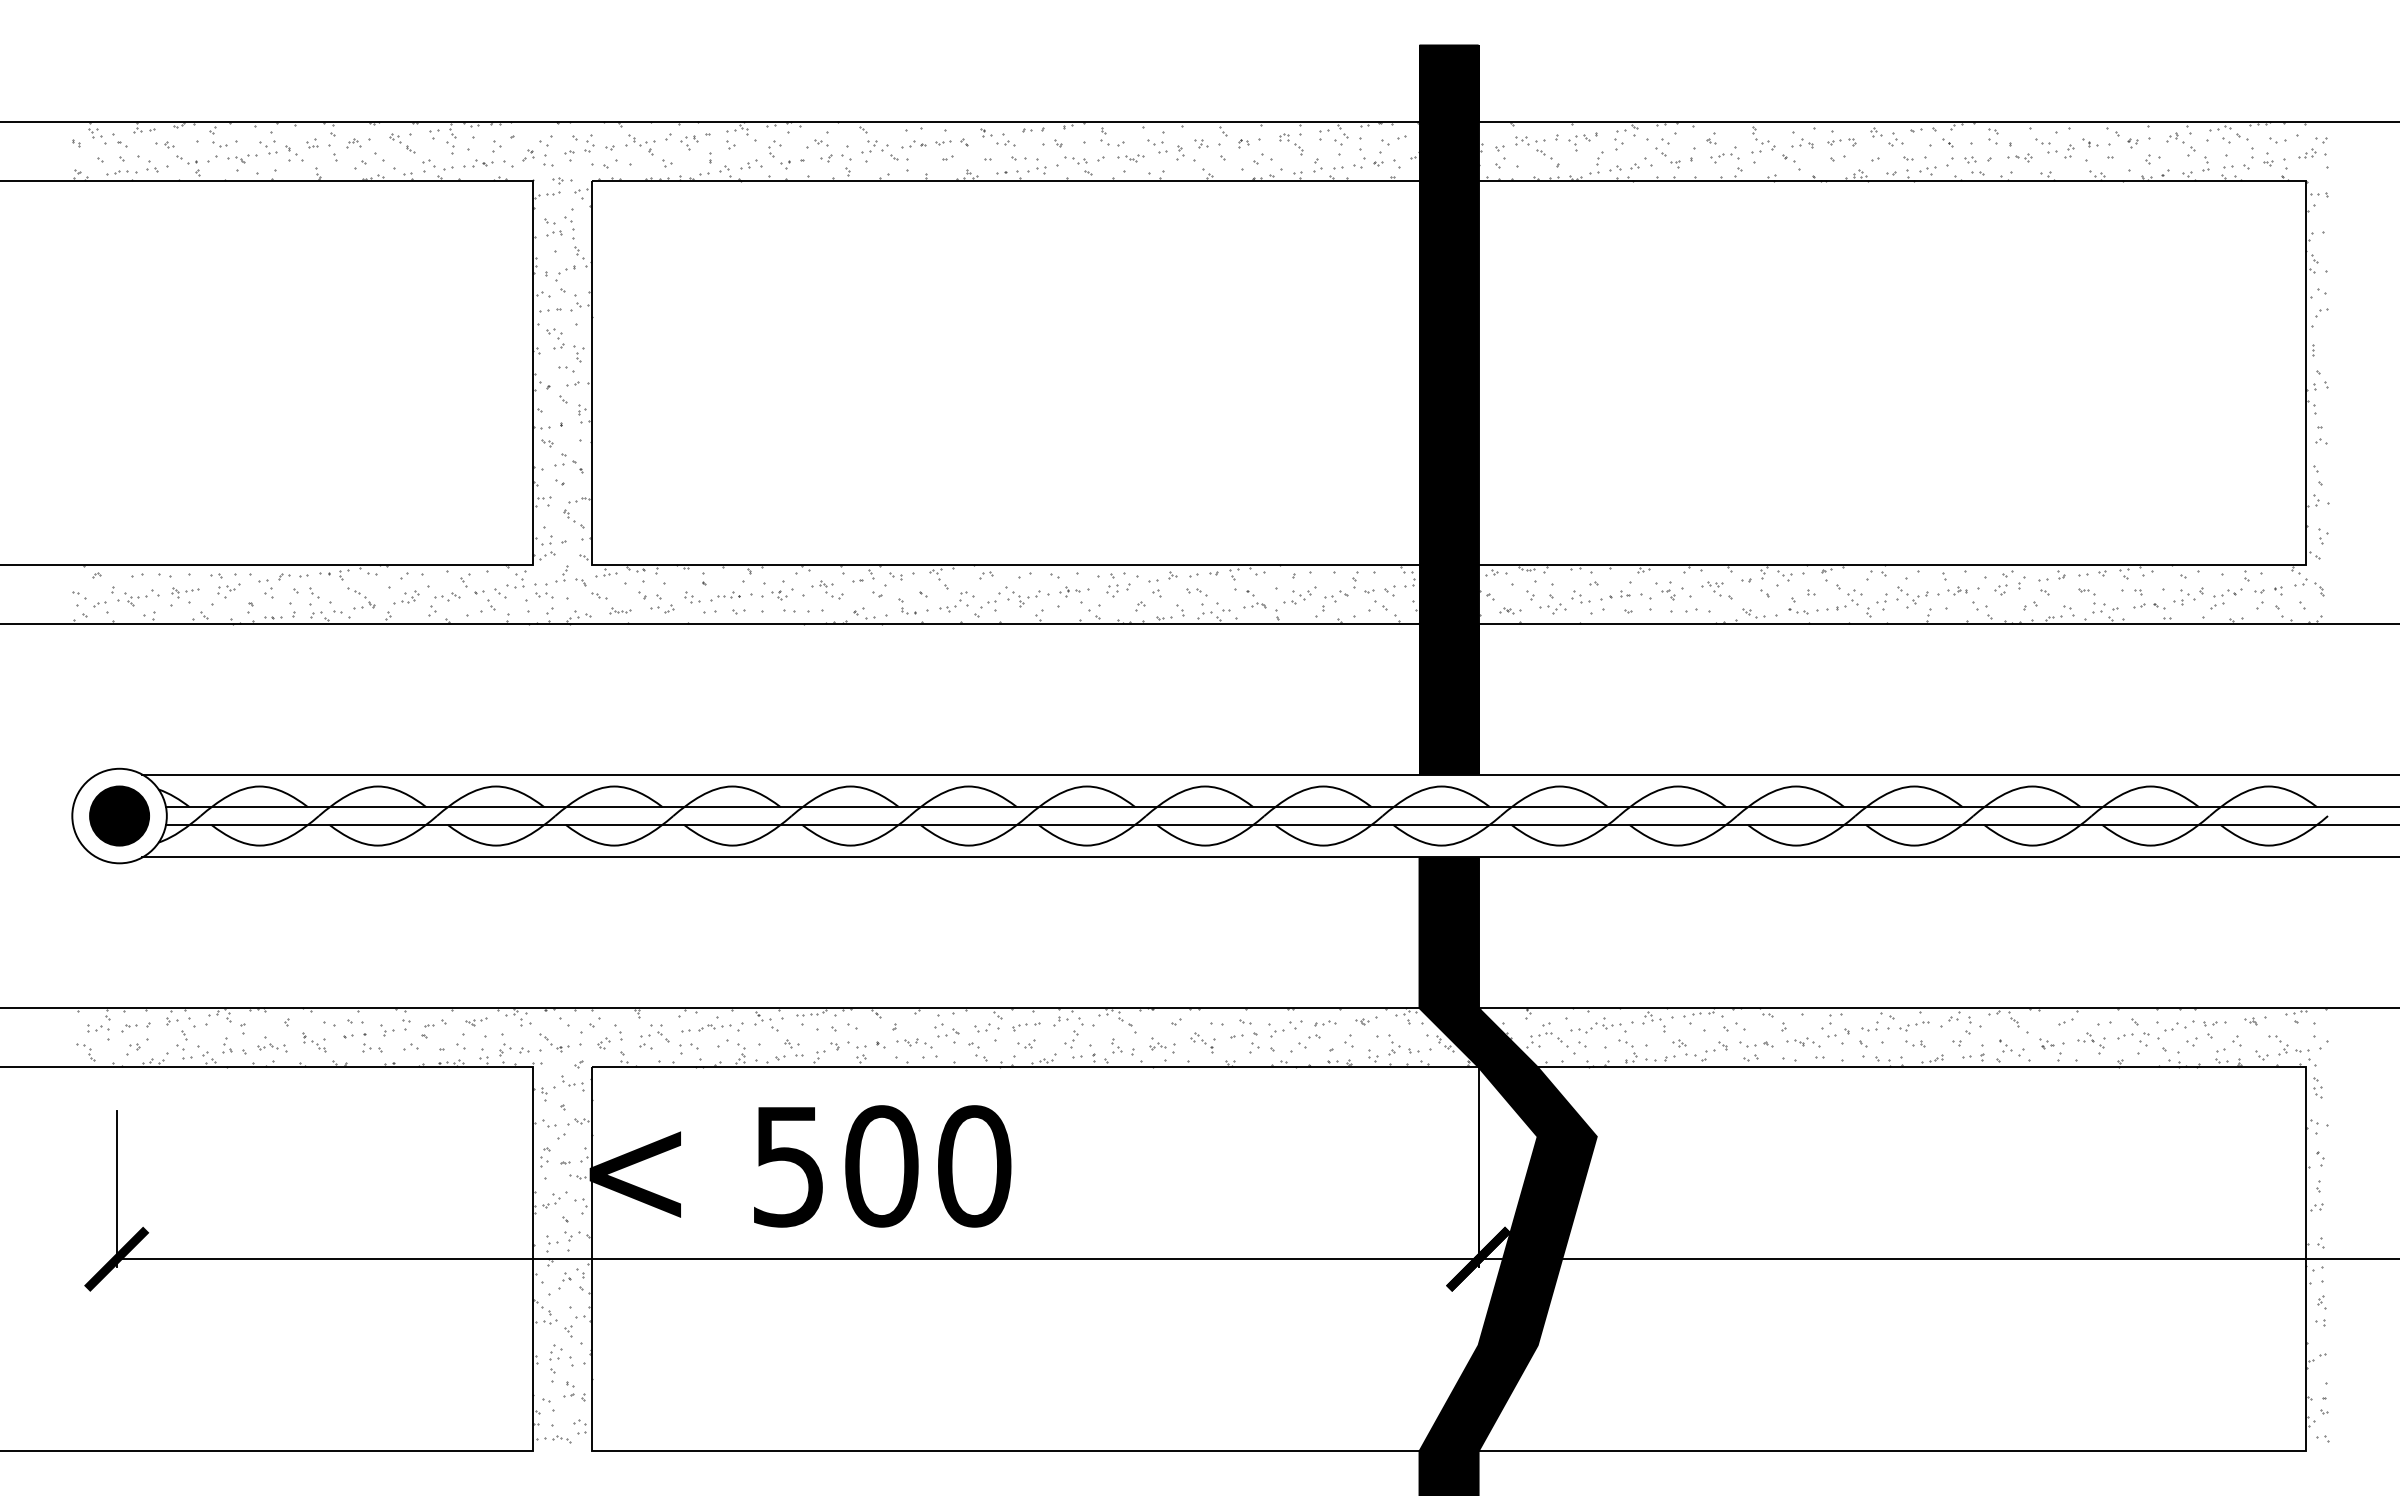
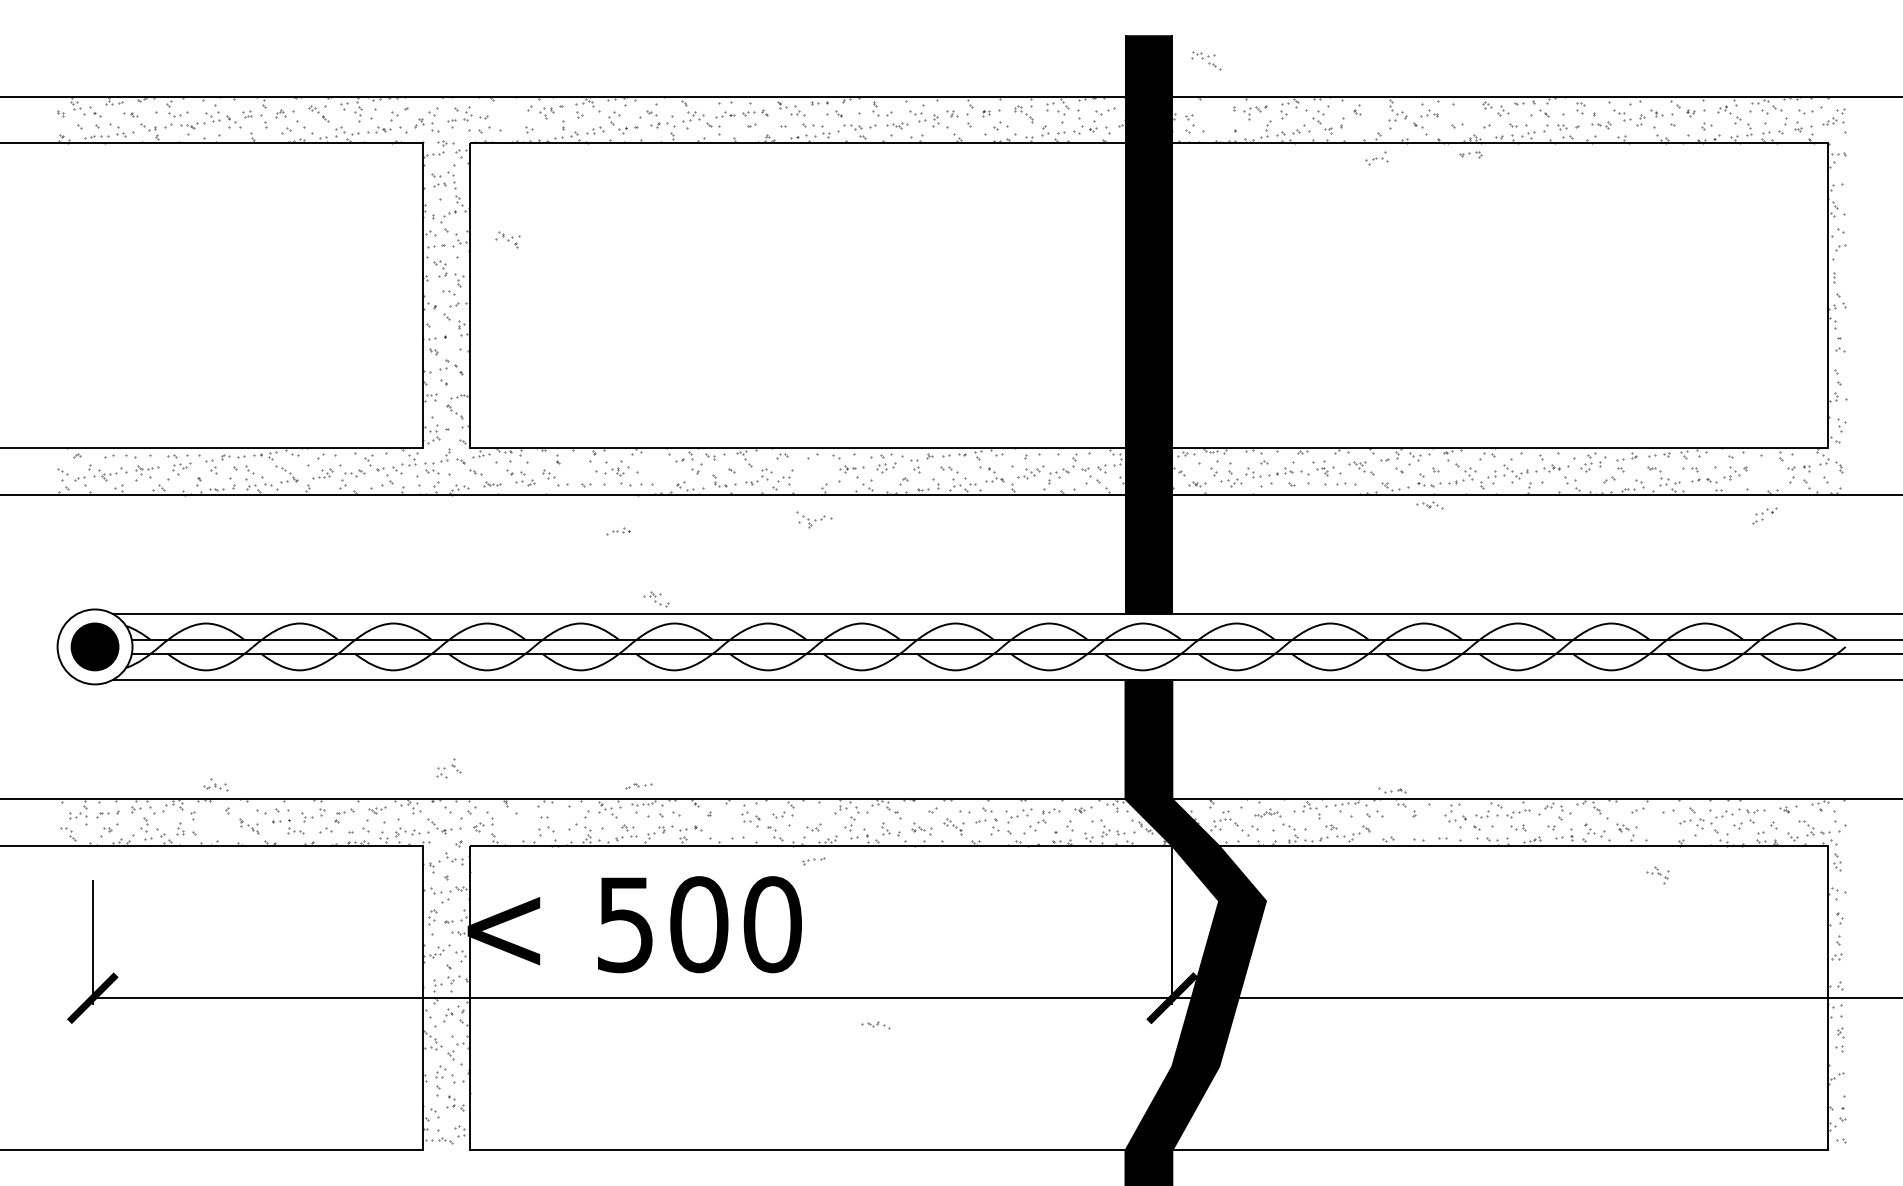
part: (1841, 142) -> (1470, 155), moved
part: (640, 144) -> (507, 239), moved
part: (1533, 147) -> (1206, 60), moved
part: (1724, 154) -> (1376, 158), moved
part: (827, 589) -> (656, 598), moved
part: (725, 596) -> (618, 531), moved
part: (1027, 596) -> (814, 519), moved
part: (2226, 598) -> (1765, 515), moved
part: (1598, 1025) -> (1267, 812), size x0.6
part: (1026, 1026) -> (813, 860), moved
part: (714, 1027) -> (638, 786), moved
part: (654, 1036) -> (448, 768), moved
part: (1803, 1042) -> (1429, 505), moved
part: (914, 1043) -> (875, 1025), moved
part: (2091, 1043) -> (1658, 875), moved
part: (272, 1044) -> (216, 784), moved
part: (1756, 1044) -> (1392, 790), moved

